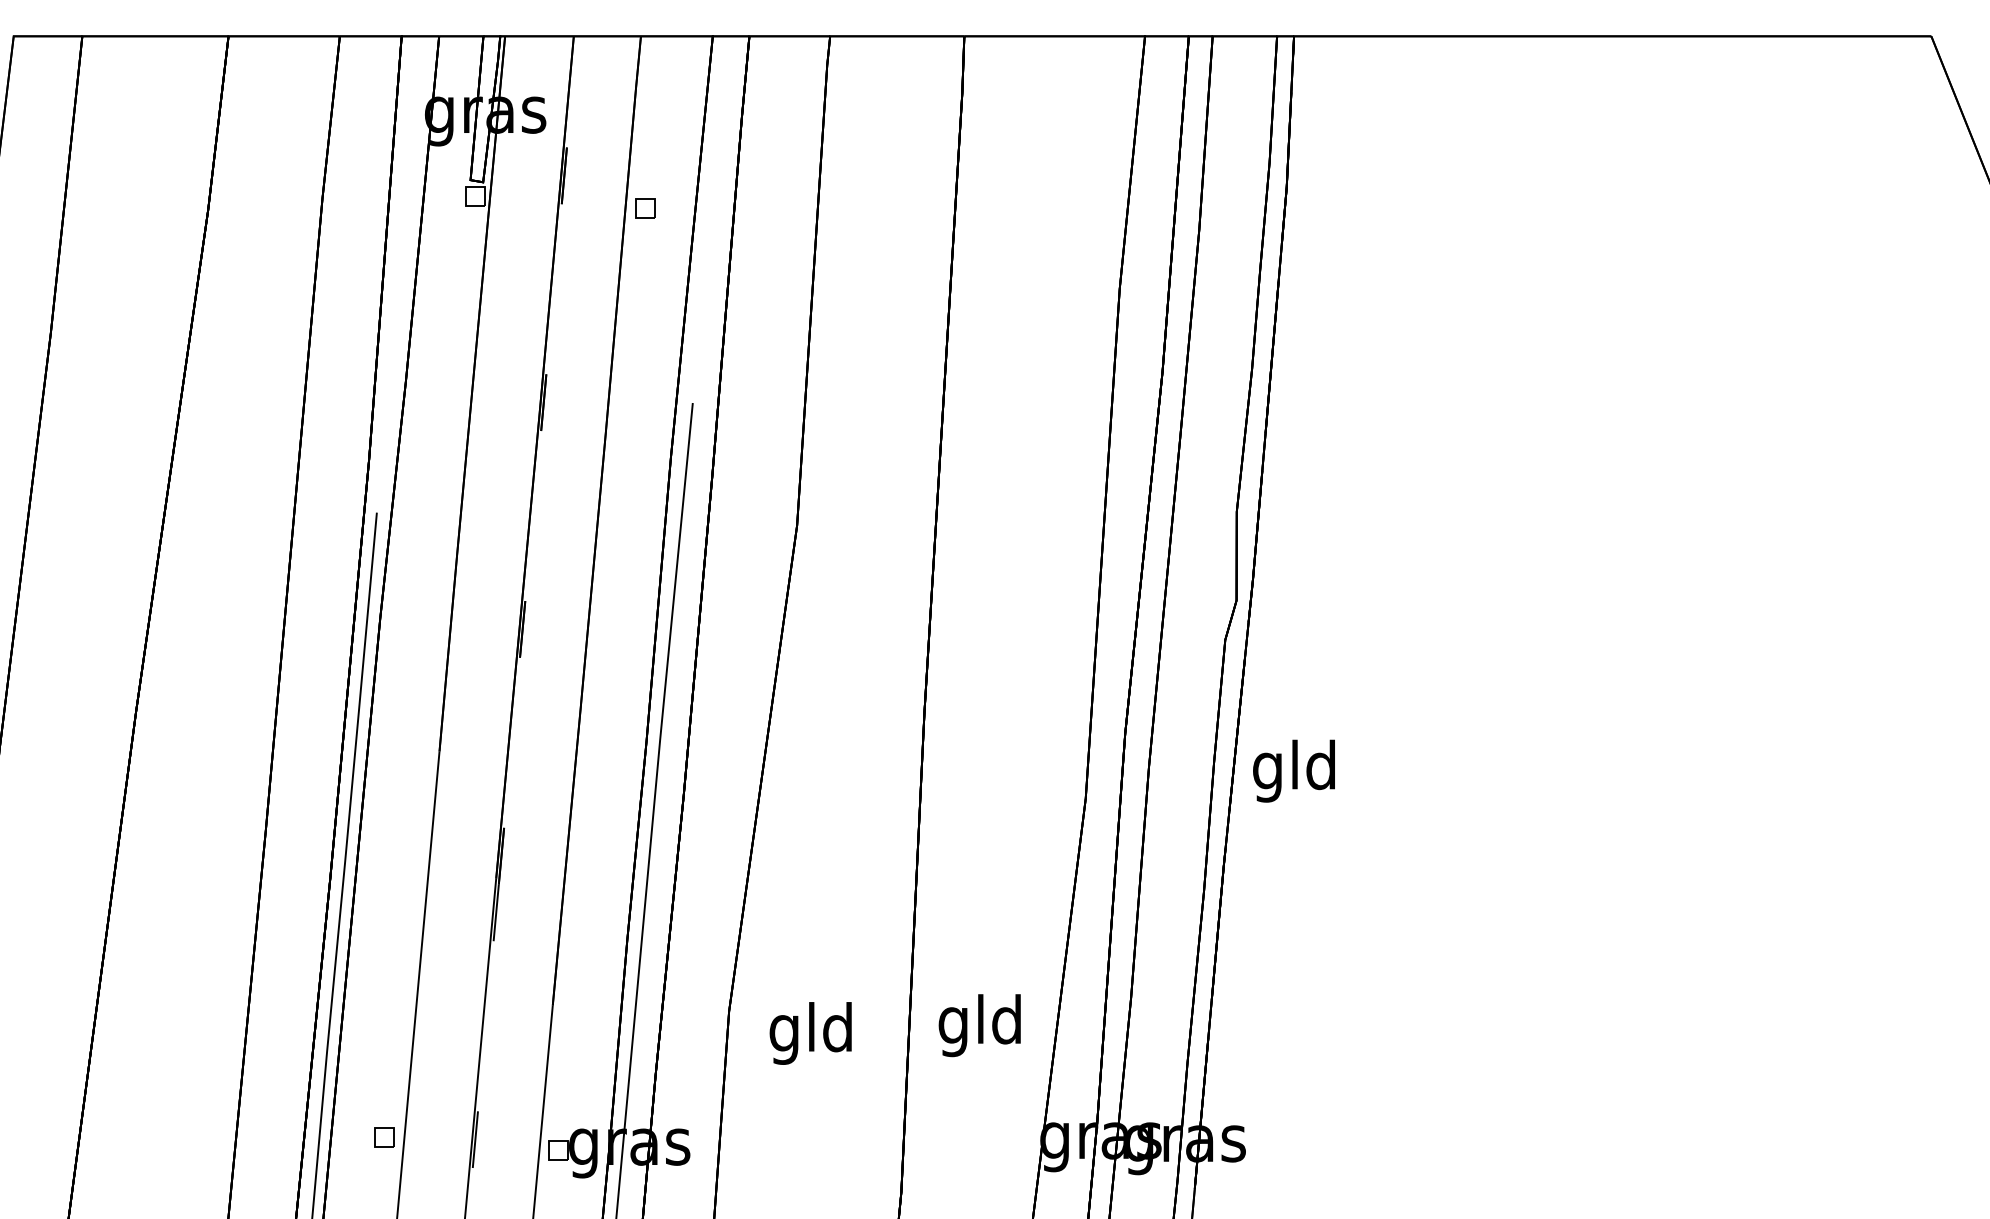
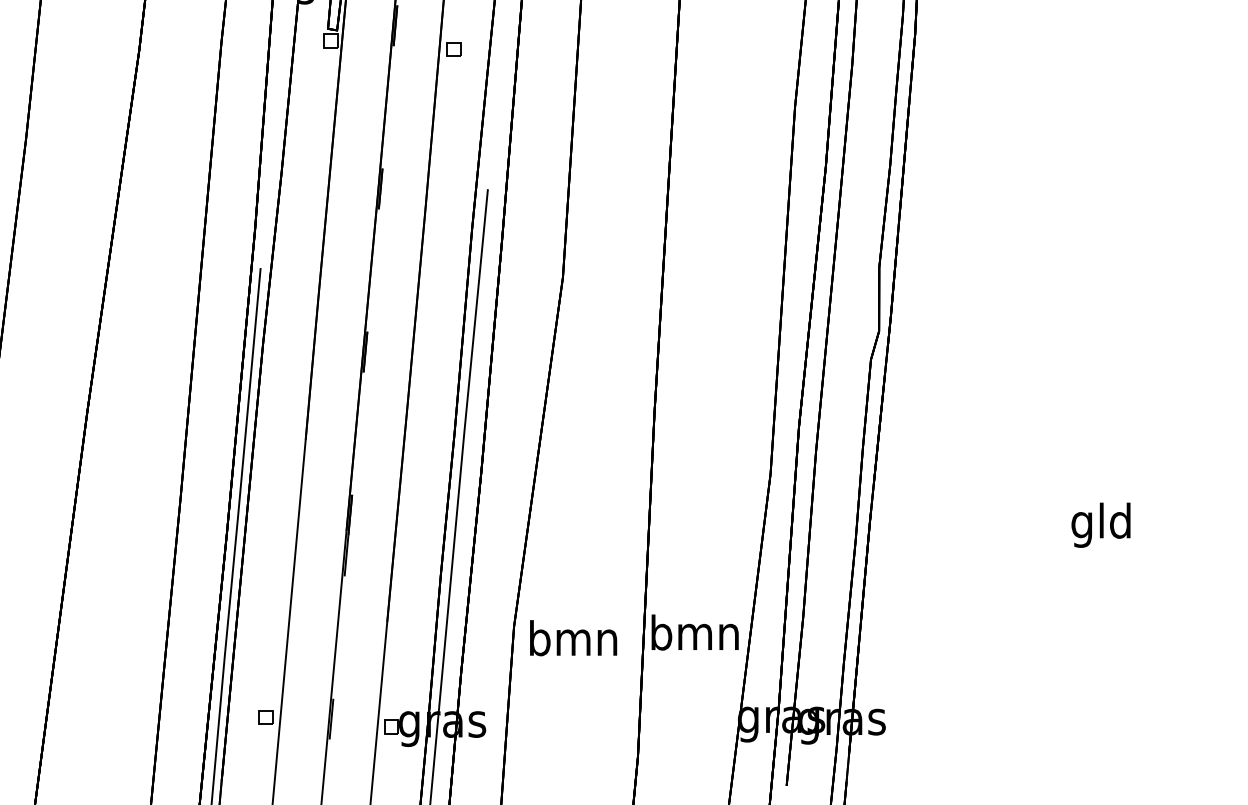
text: (1293, 770) -> (1100, 524), moved
text: (980, 1025) -> (694, 637), gld -> bmn
text: (811, 1033) -> (573, 642), gld -> bmn

